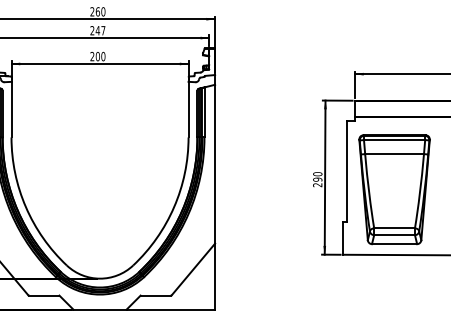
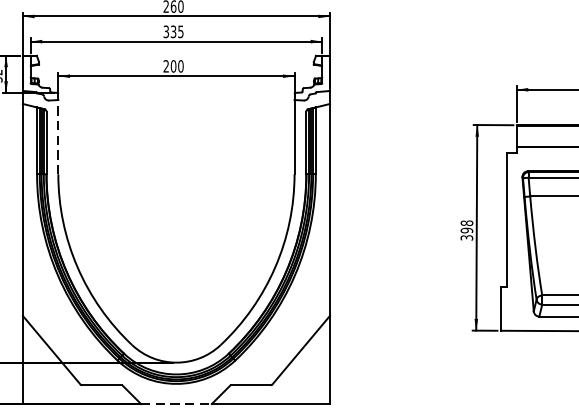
text: (97, 30) -> (173, 31), 247 -> 335
line: (11, 109) -> (58, 136), solid -> dashed
text: (317, 179) -> (466, 230), 290 -> 398
line: (100, 309) -> (177, 403), solid -> dashed

